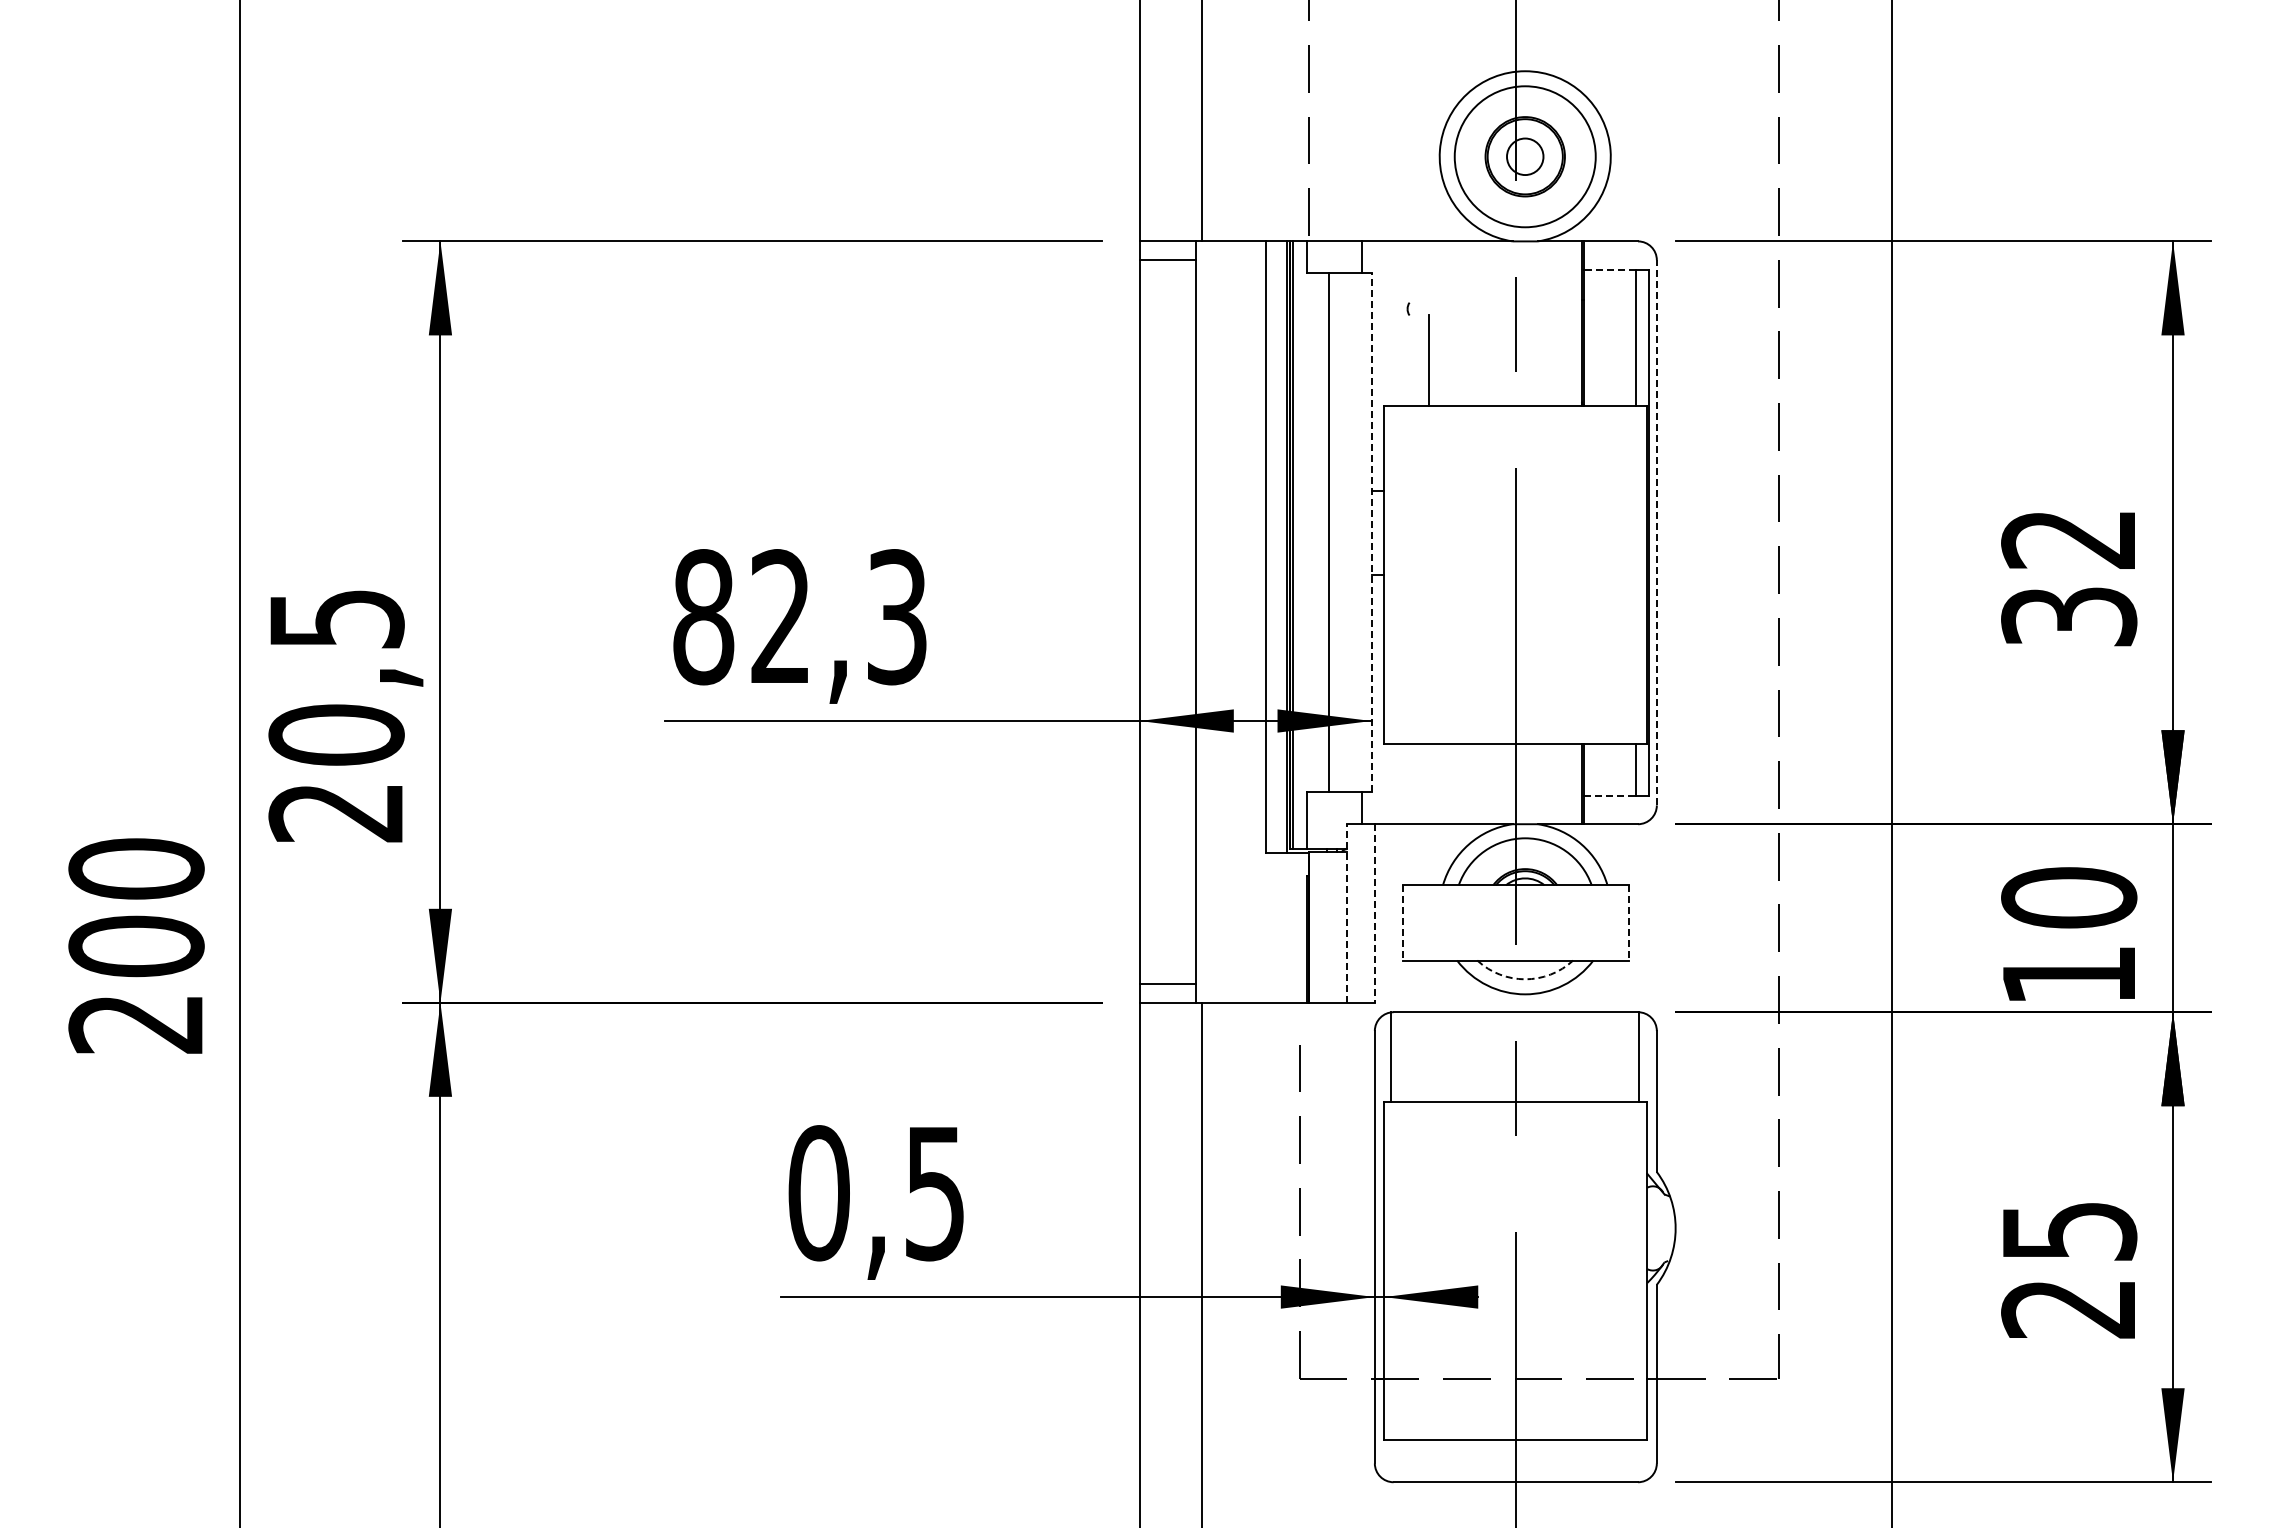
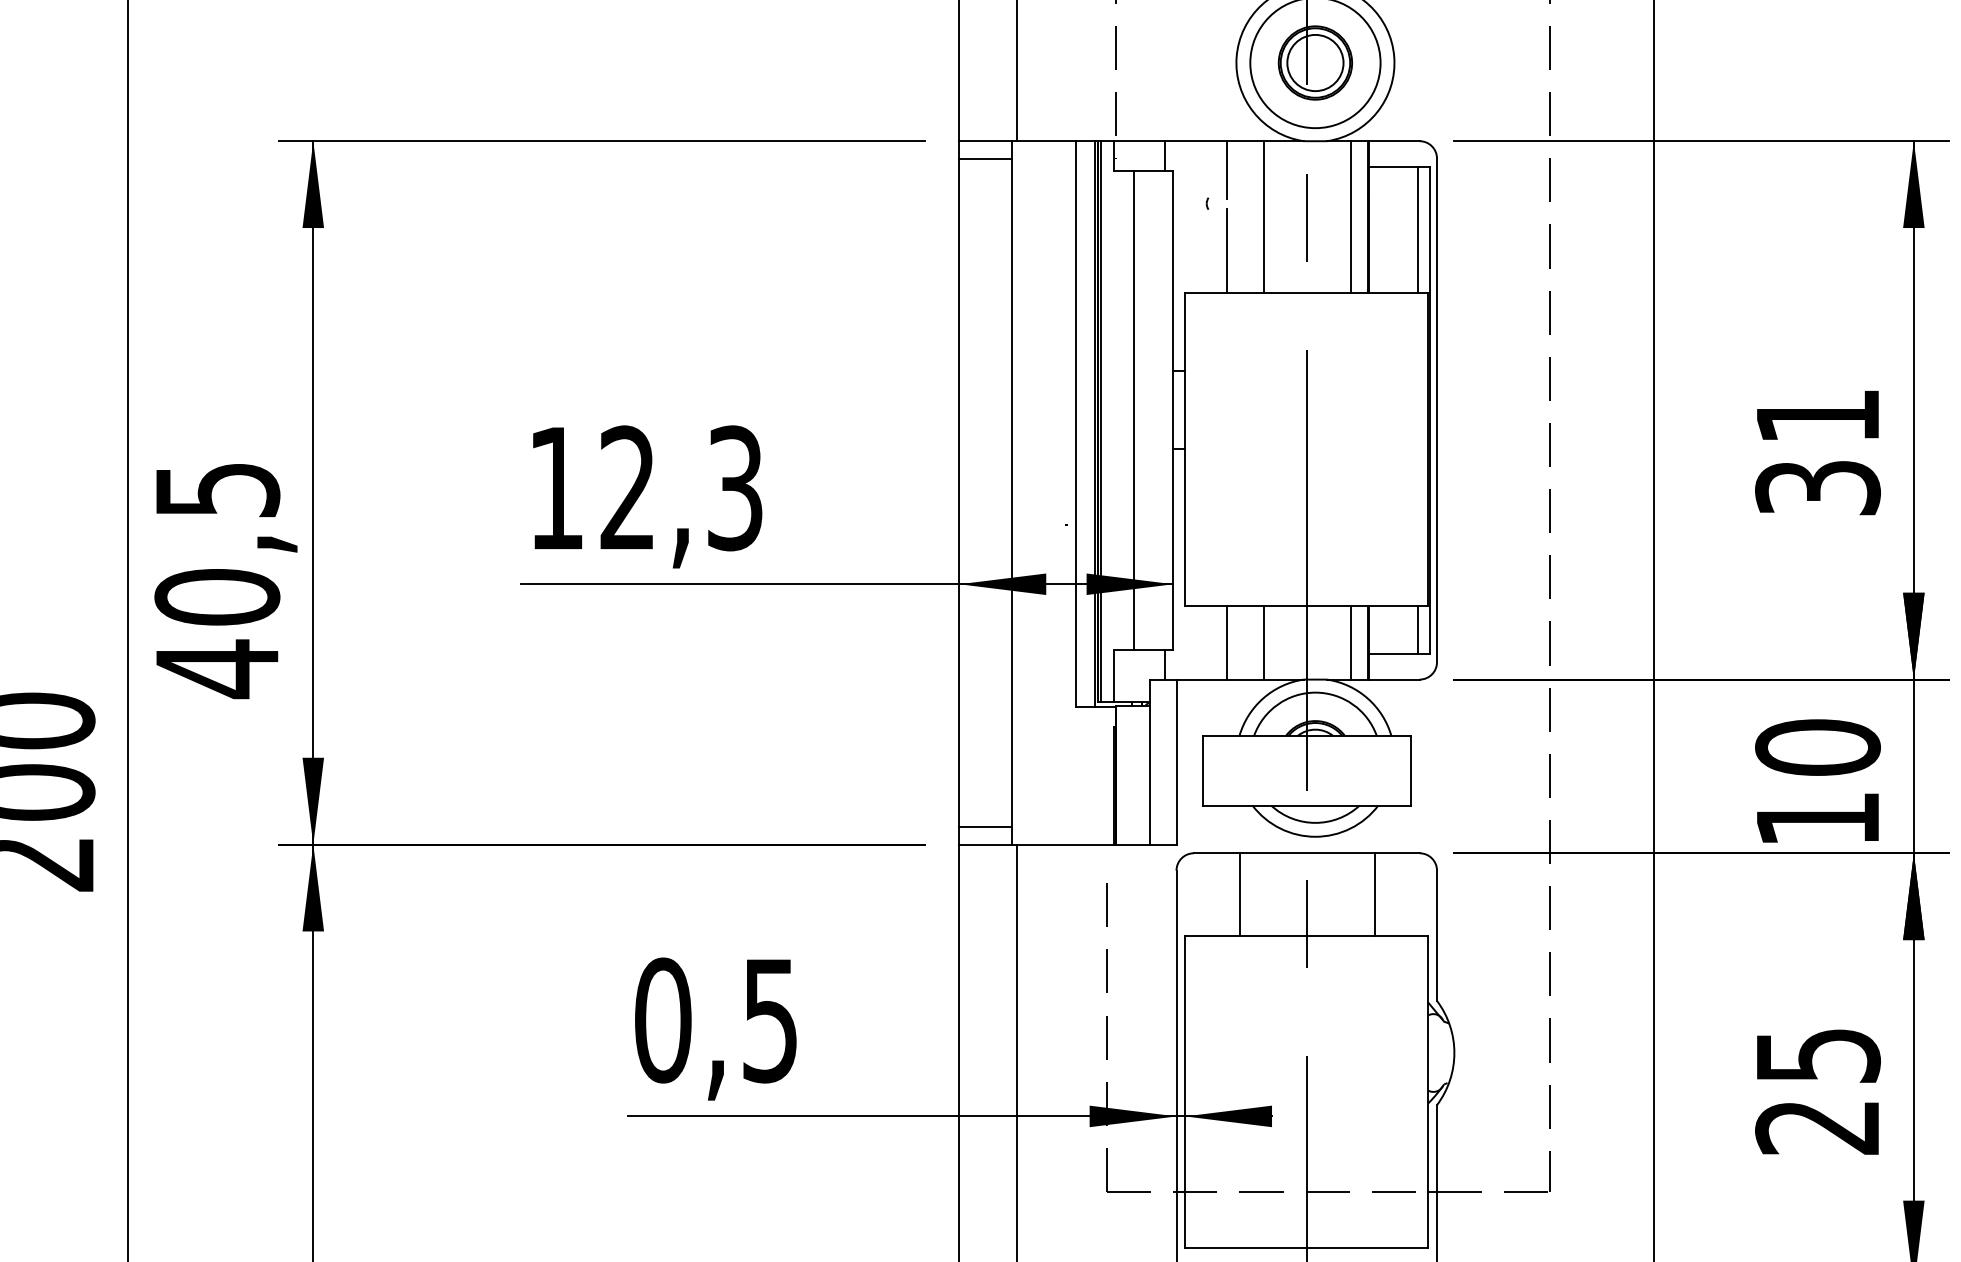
circle: (1524, 156) -> (1314, 62), size x1.67
line: (1609, 269) -> (1393, 167), dashed -> solid
line: (1429, 272) -> (1226, 169), added
line: (1469, 323) -> (1263, 217), added
line: (1563, 323) -> (1350, 217), added
line: (1371, 532) -> (1173, 410), dashed -> solid
line: (1656, 532) -> (1436, 410), dashed -> solid
text: (2067, 539) -> (1816, 416), 32 -> 31
text: (703, 617) -> (556, 488), 82,3 -> 12,3
line: (1429, 784) -> (1226, 642), added
line: (1469, 784) -> (1263, 642), added
line: (1563, 784) -> (1350, 642), added
line: (1610, 796) -> (1394, 654), dashed -> solid
text: (335, 812) -> (216, 668), 20,5 -> 40,5
line: (1346, 913) -> (1150, 762), dashed -> solid
line: (1374, 914) -> (1176, 763), dashed -> solid
line: (1403, 922) -> (1202, 770), dashed -> solid
line: (1628, 922) -> (1410, 770), dashed -> solid
arc: (1525, 979) -> (1315, 823), dashed -> solid
line: (1390, 1056) -> (1239, 894), moved
line: (1638, 1056) -> (1374, 894), moved

